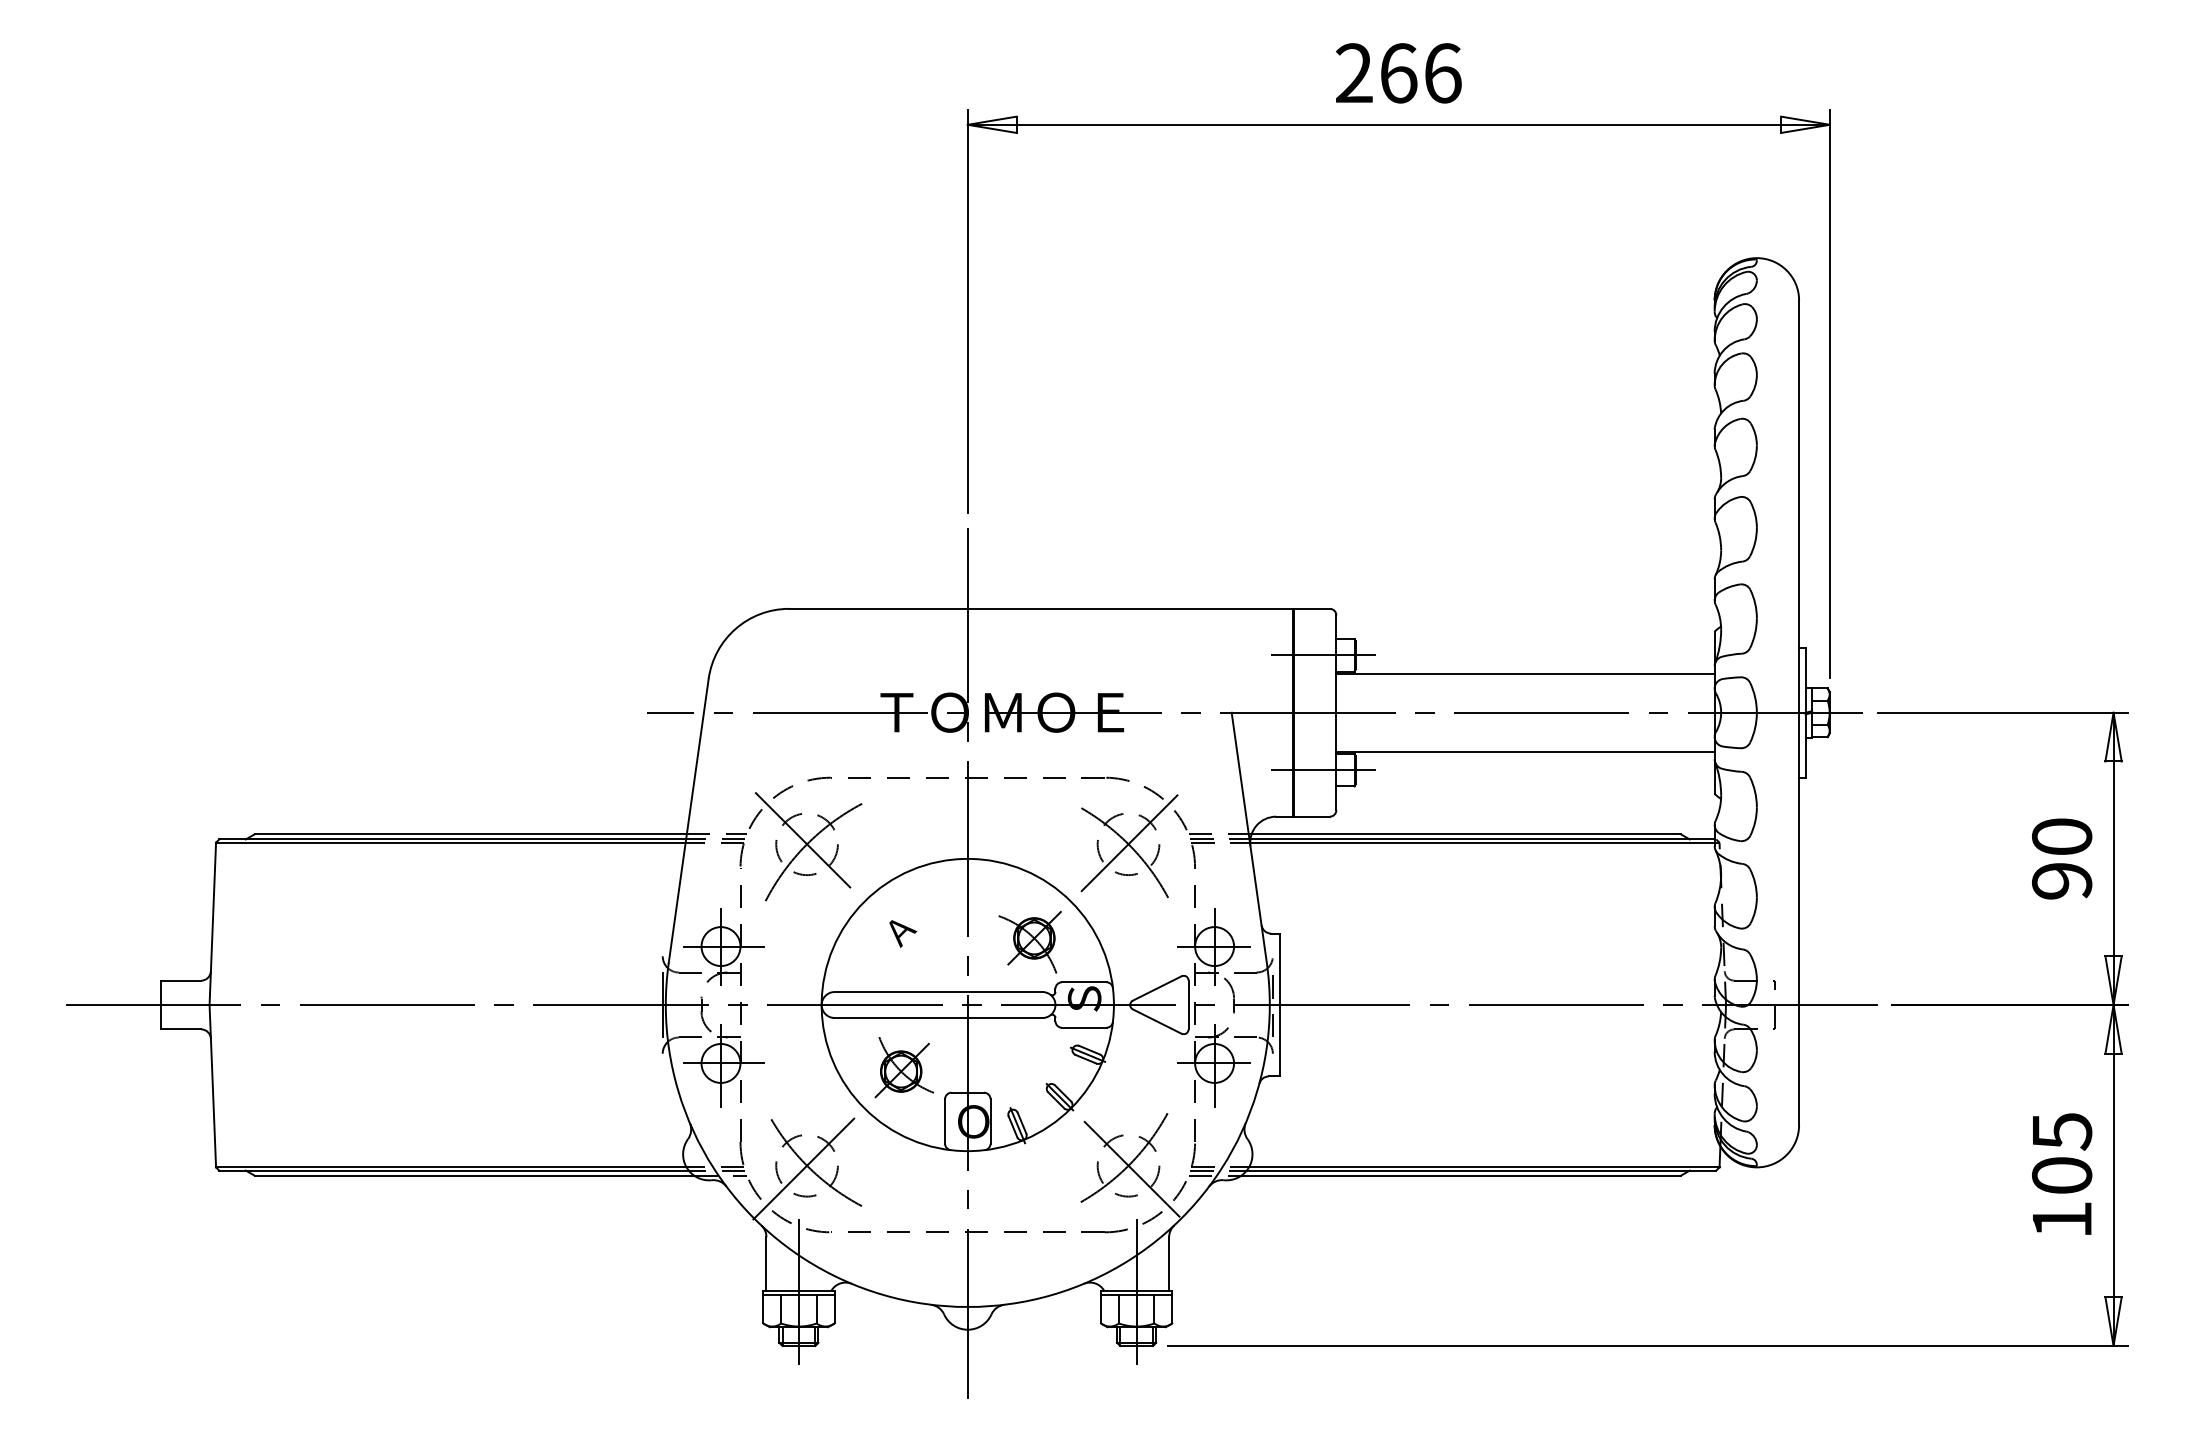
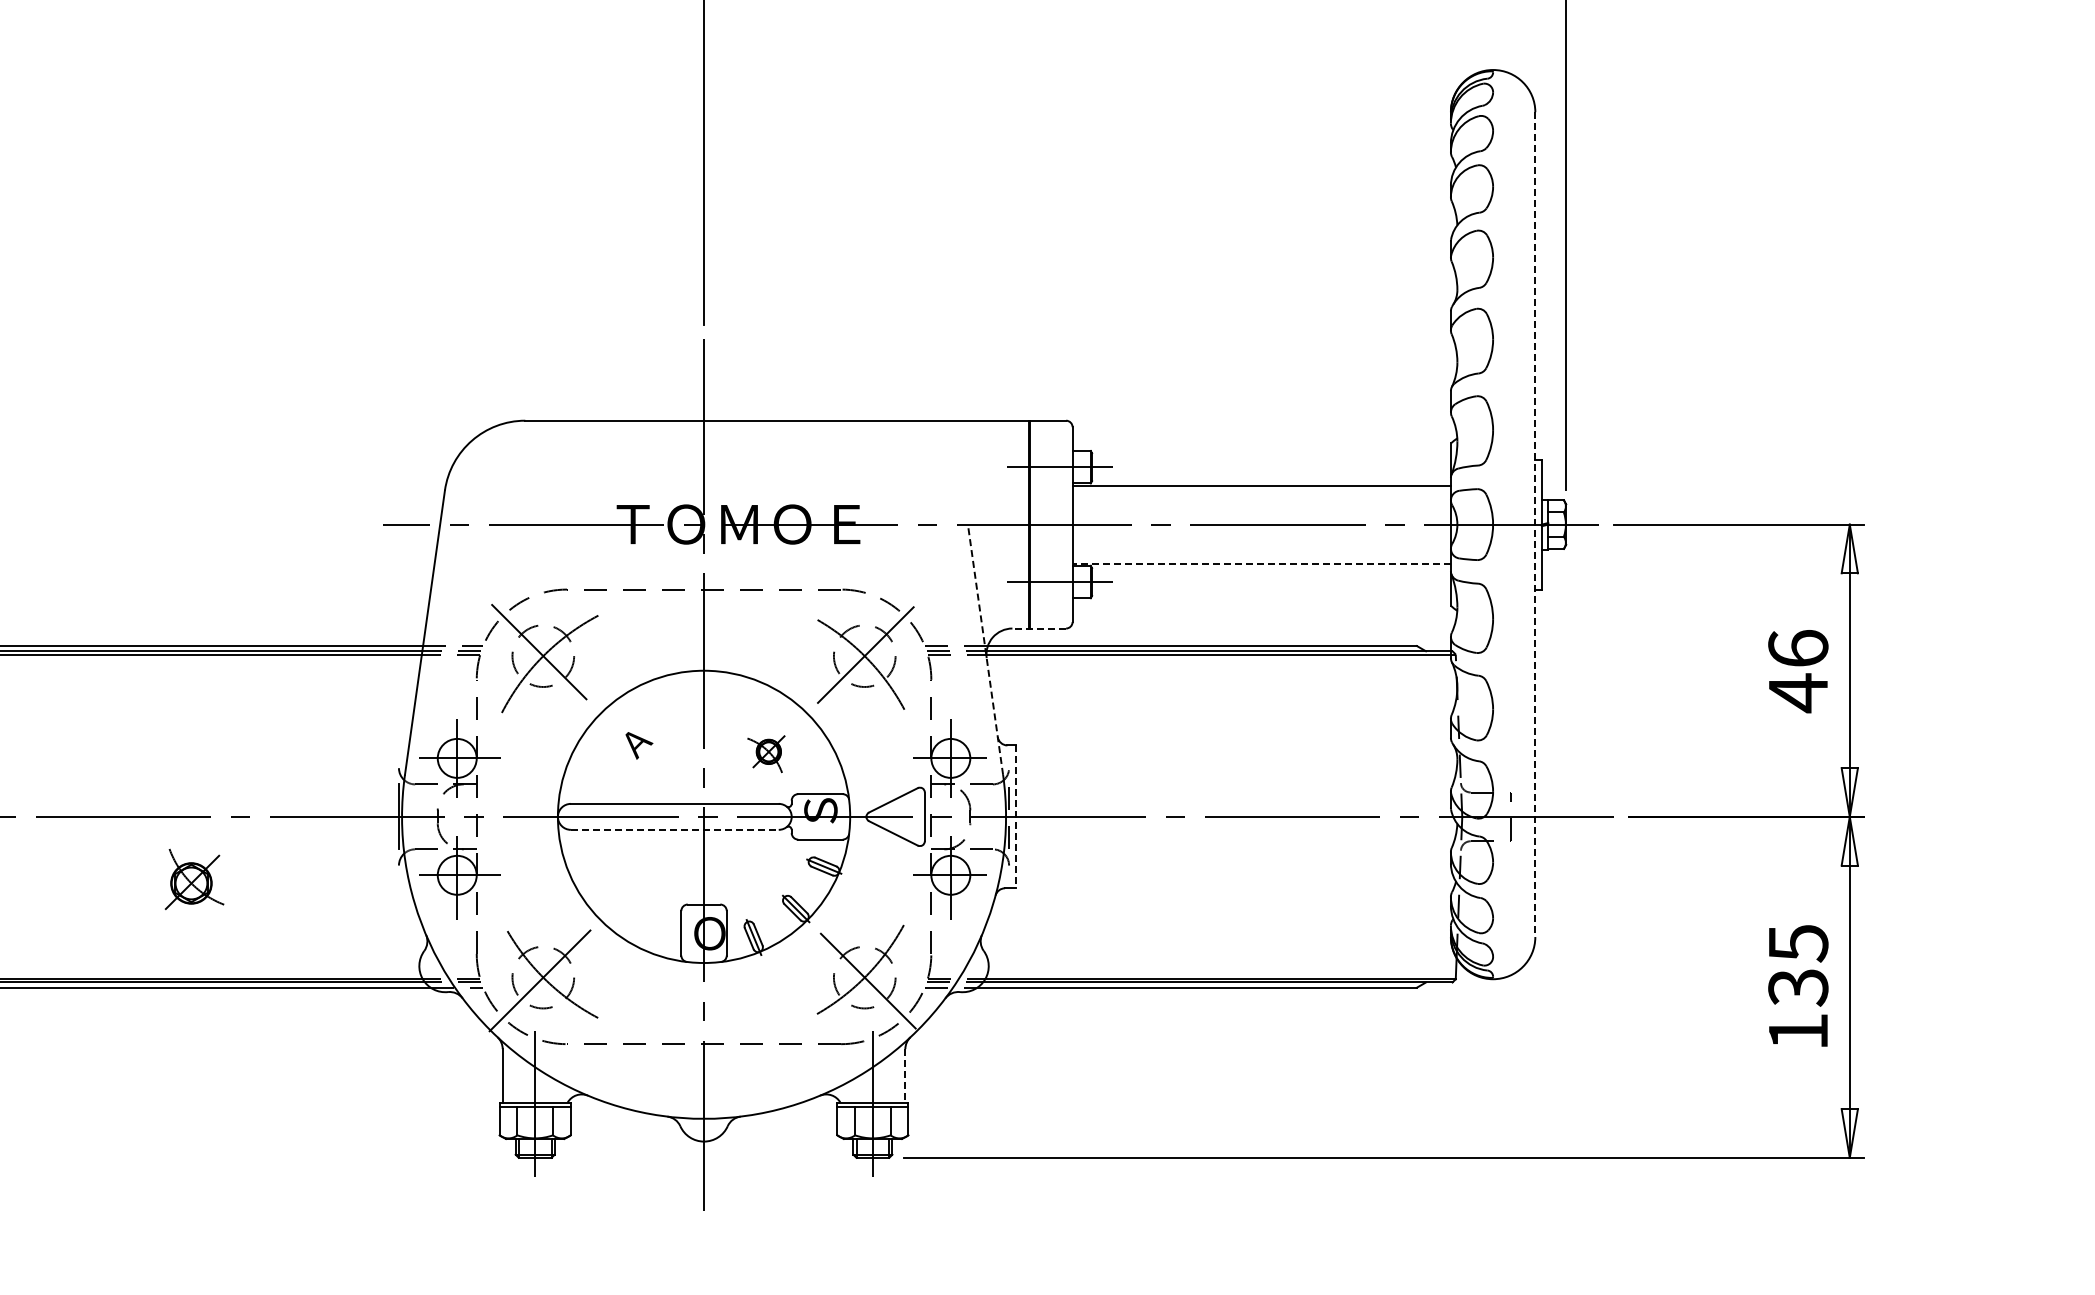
line: (1799, 713) -> (1535, 525), solid -> dashed
line: (1525, 751) -> (1261, 563), solid -> dashed
line: (1303, 816) -> (1039, 628), solid -> dashed
line: (1249, 837) -> (985, 649), solid -> dashed
text: (2062, 859) -> (1798, 671), 90 -> 46
part: (1029, 942) -> (765, 754), size x0.6
line: (1279, 1005) -> (1015, 817), solid -> dashed
line: (938, 1018) -> (674, 830), solid -> dashed
part: (904, 1067) -> (194, 879), moved
text: (2062, 1176) -> (1798, 988), 105 -> 135
line: (1169, 1264) -> (905, 1076), solid -> dashed

